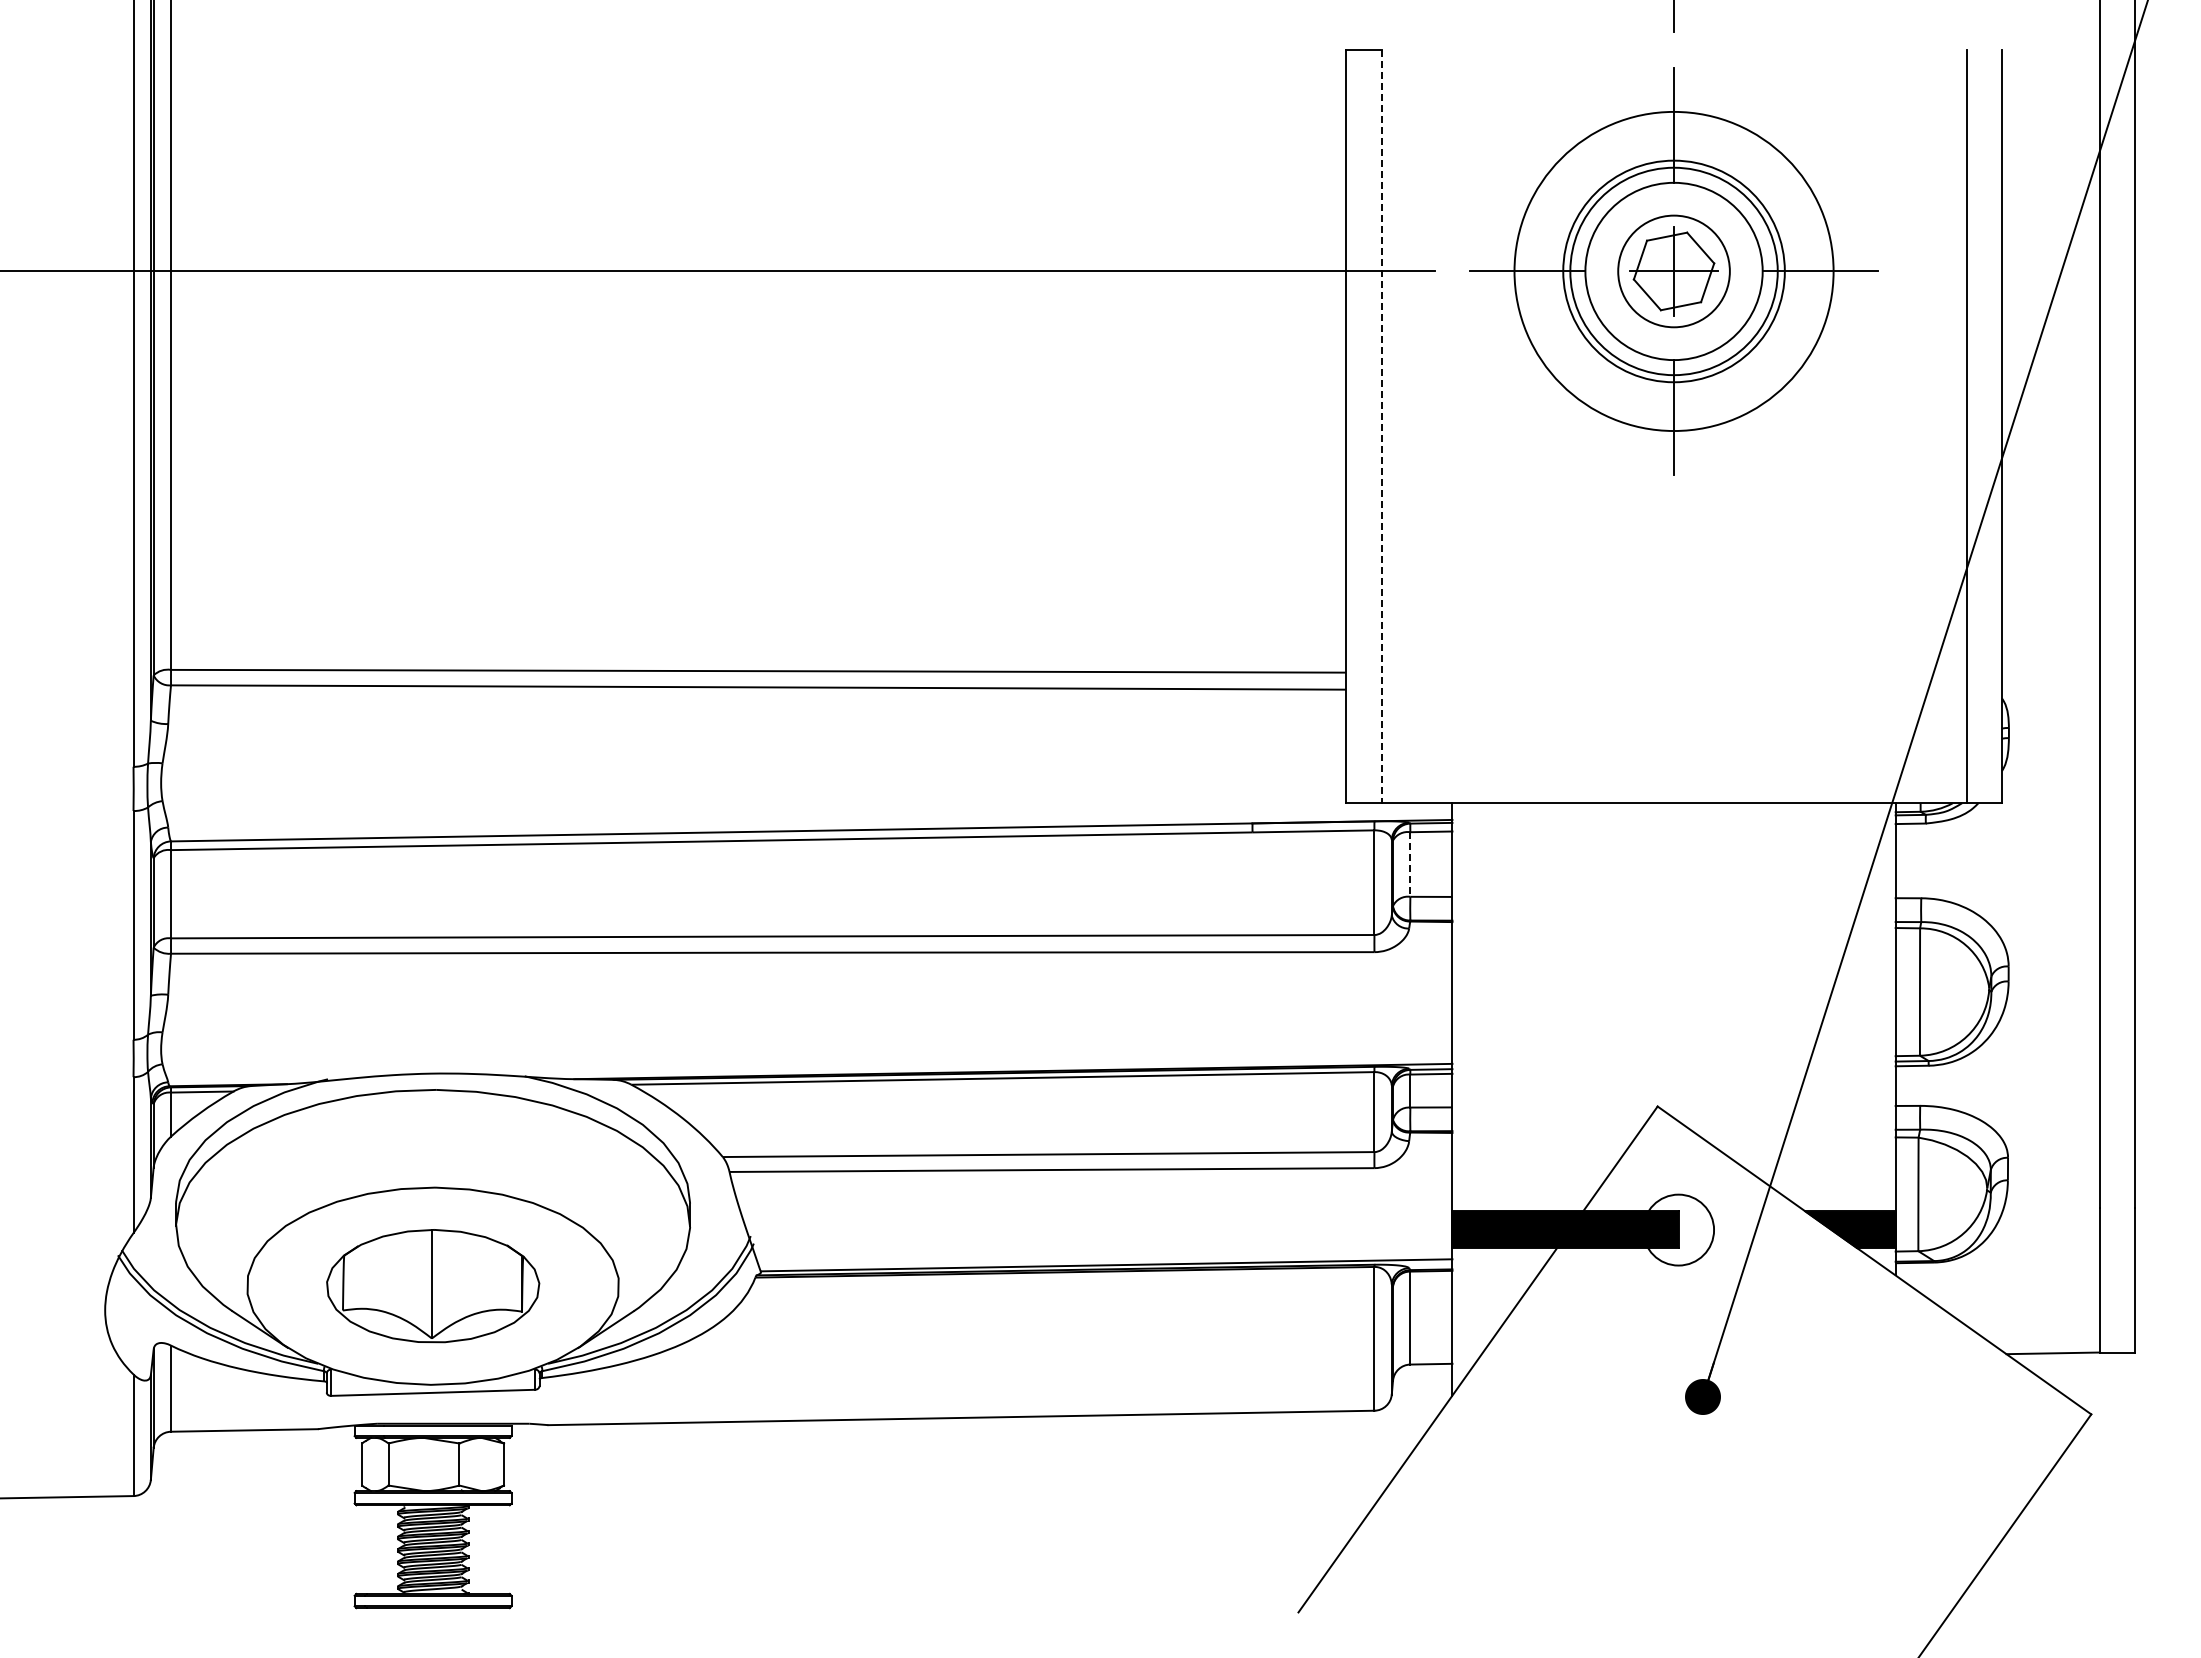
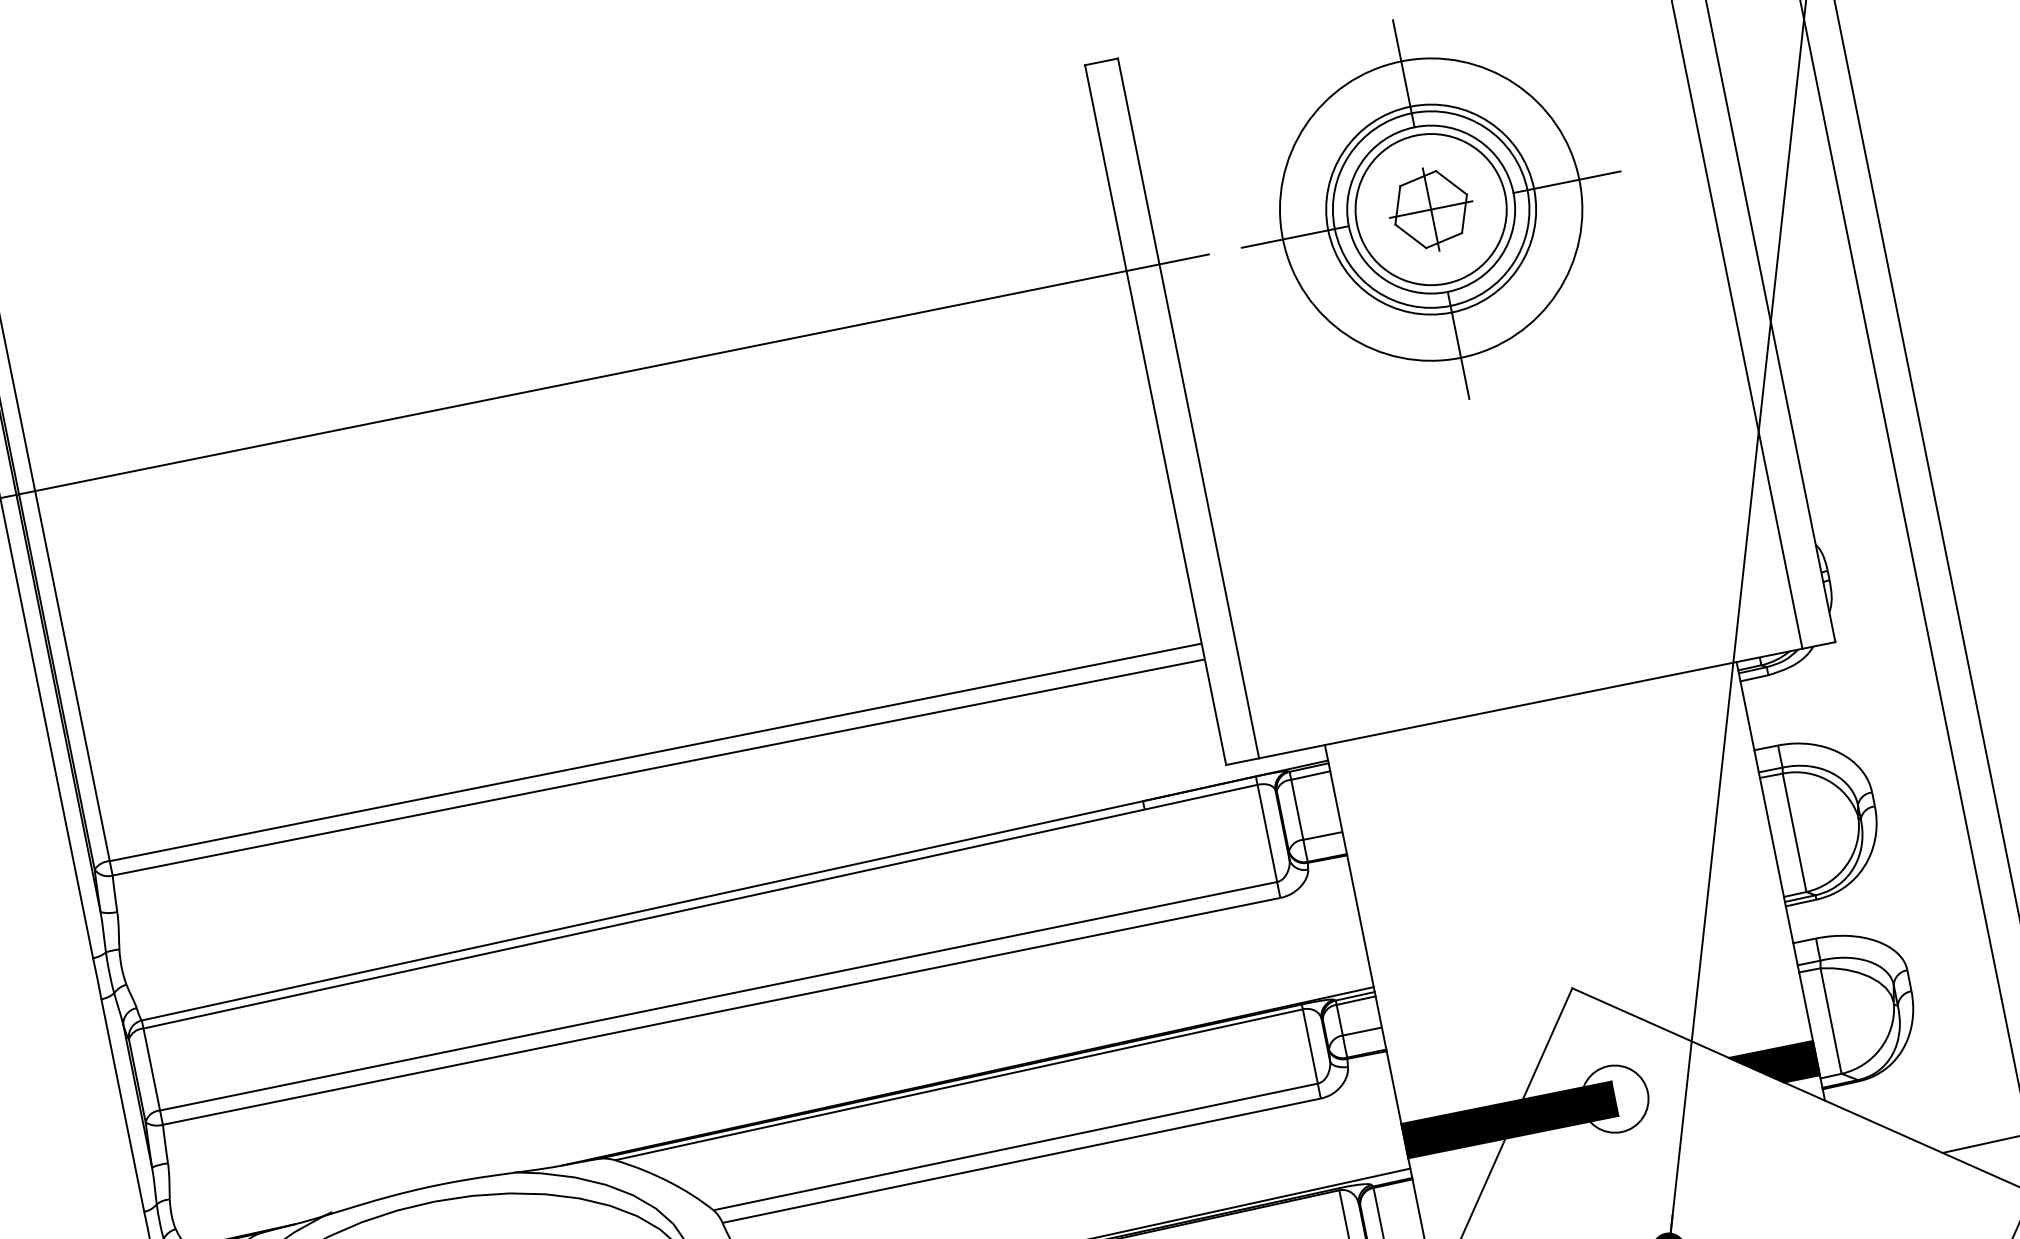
circle: (1673, 271) -> (1430, 209), size x1.43
line: (1381, 426) -> (1188, 408), dashed -> solid
line: (1410, 865) -> (1297, 810), dashed -> solid

